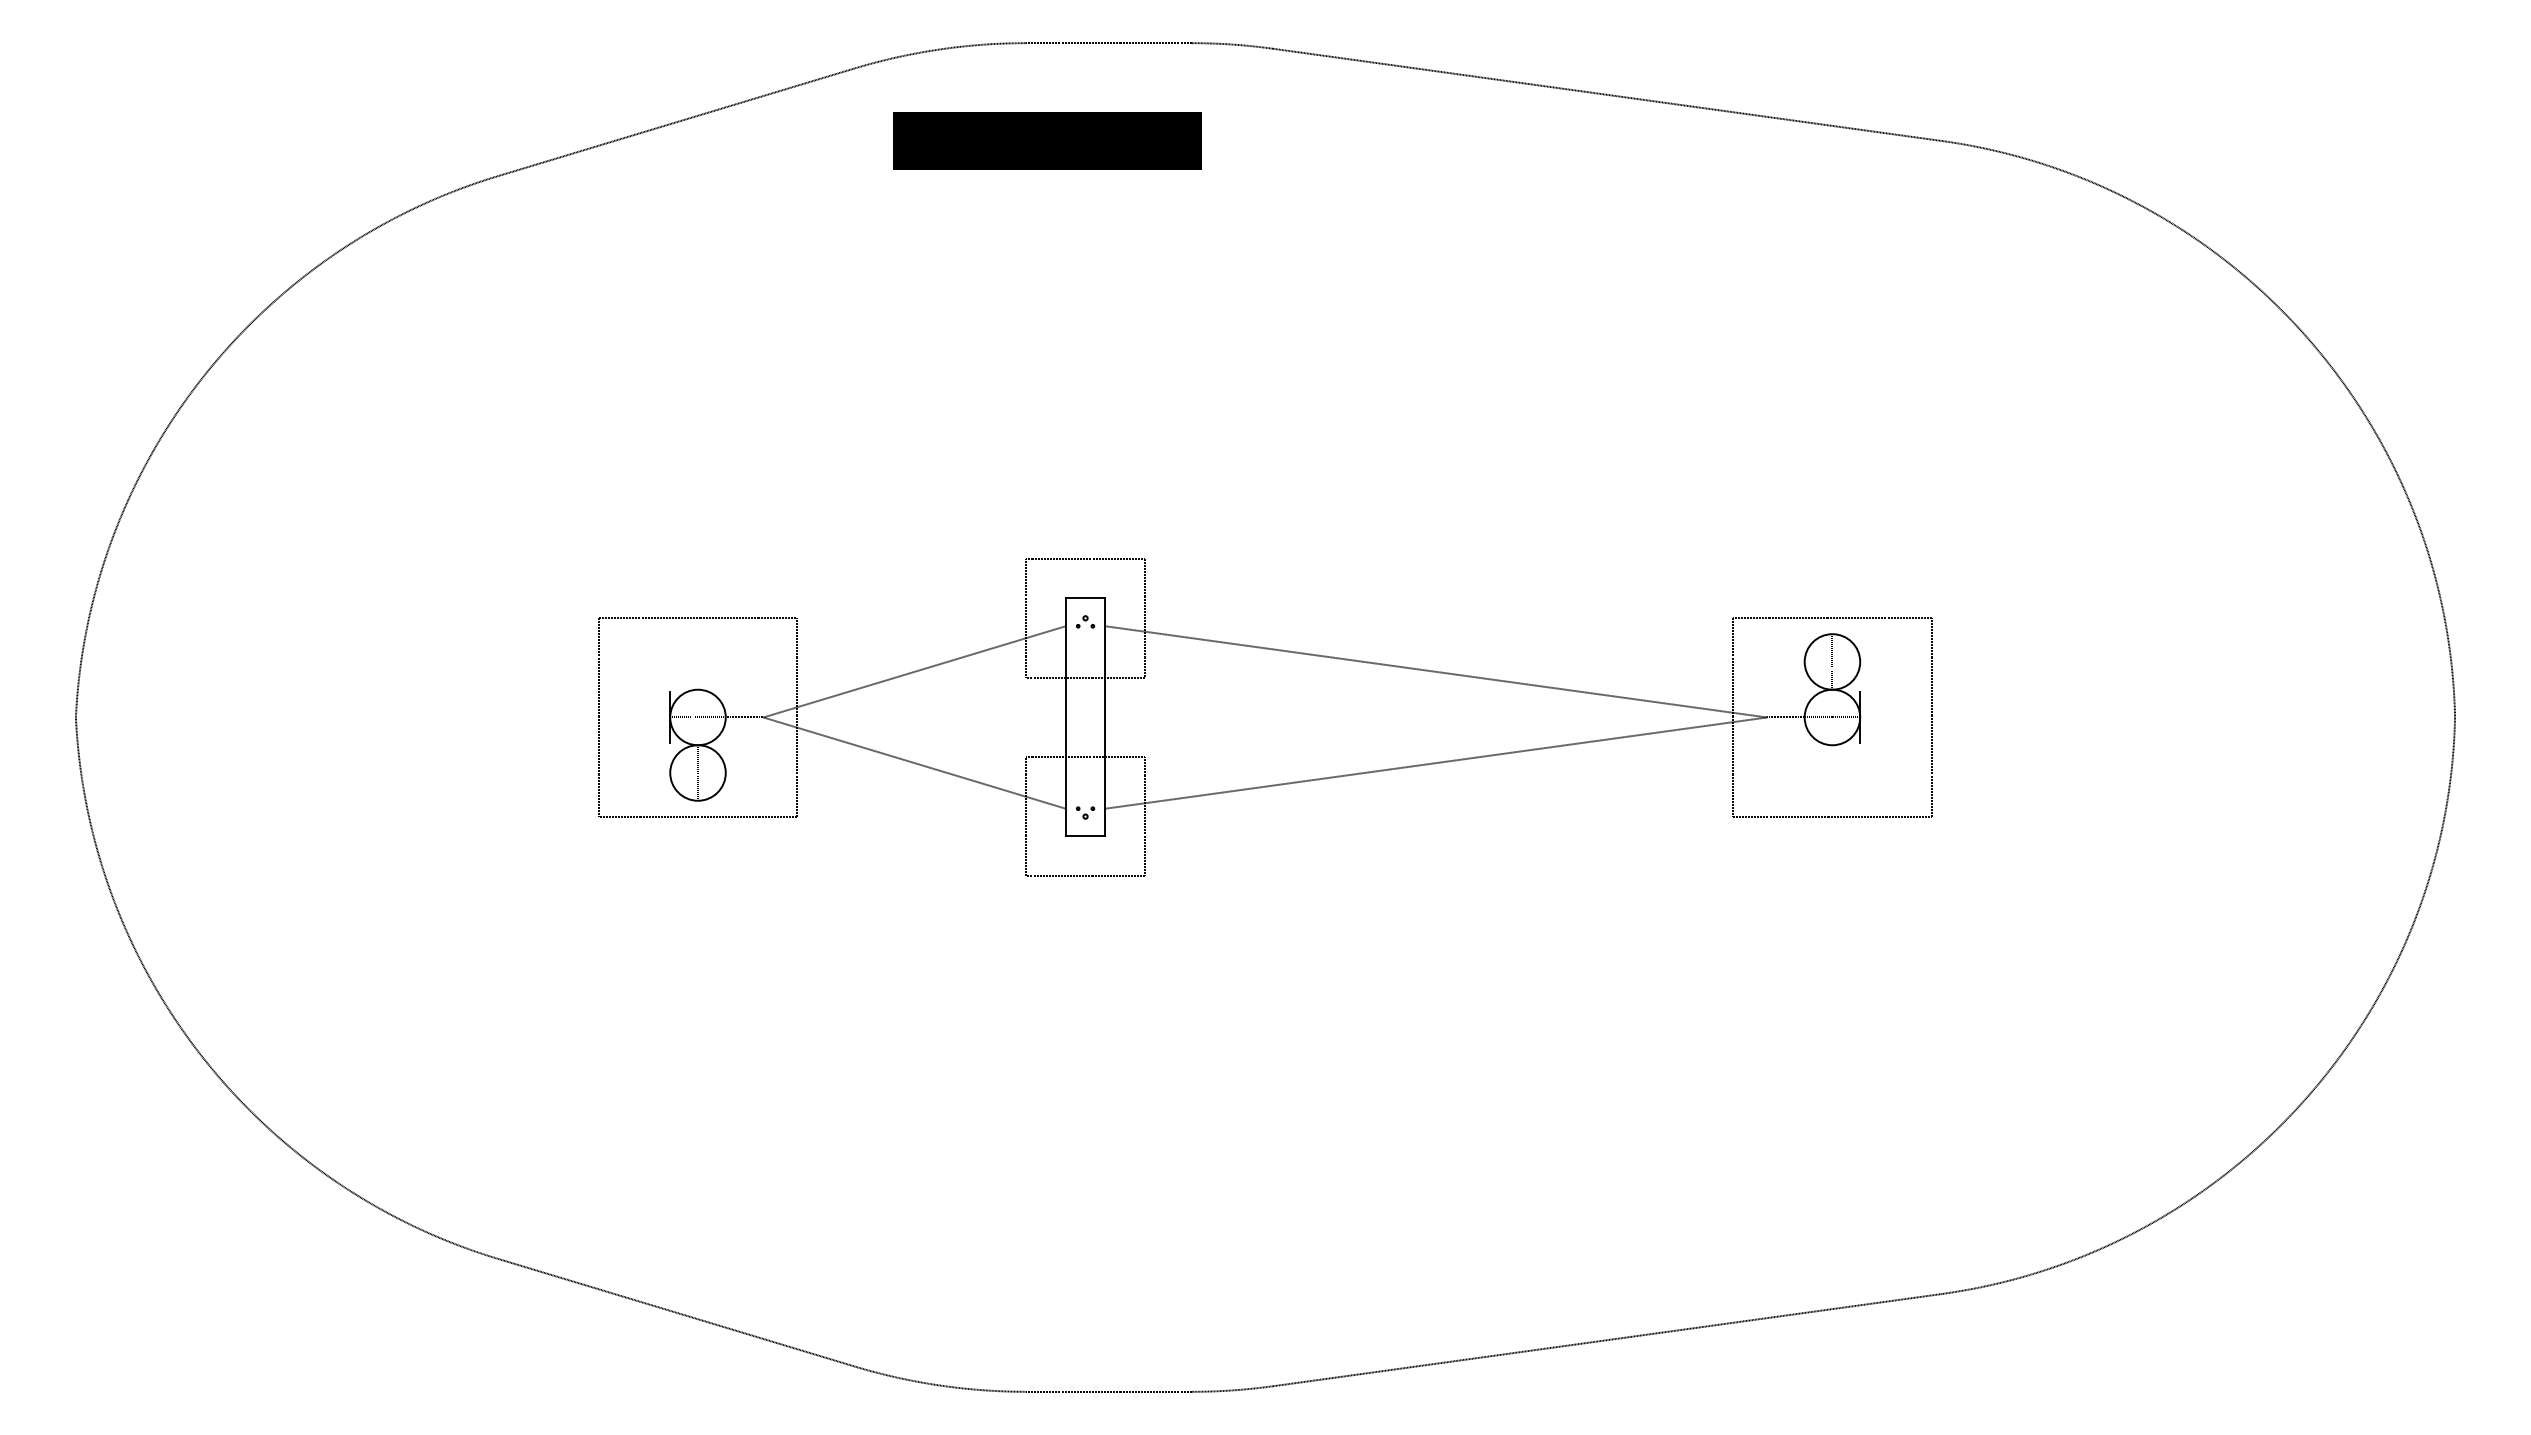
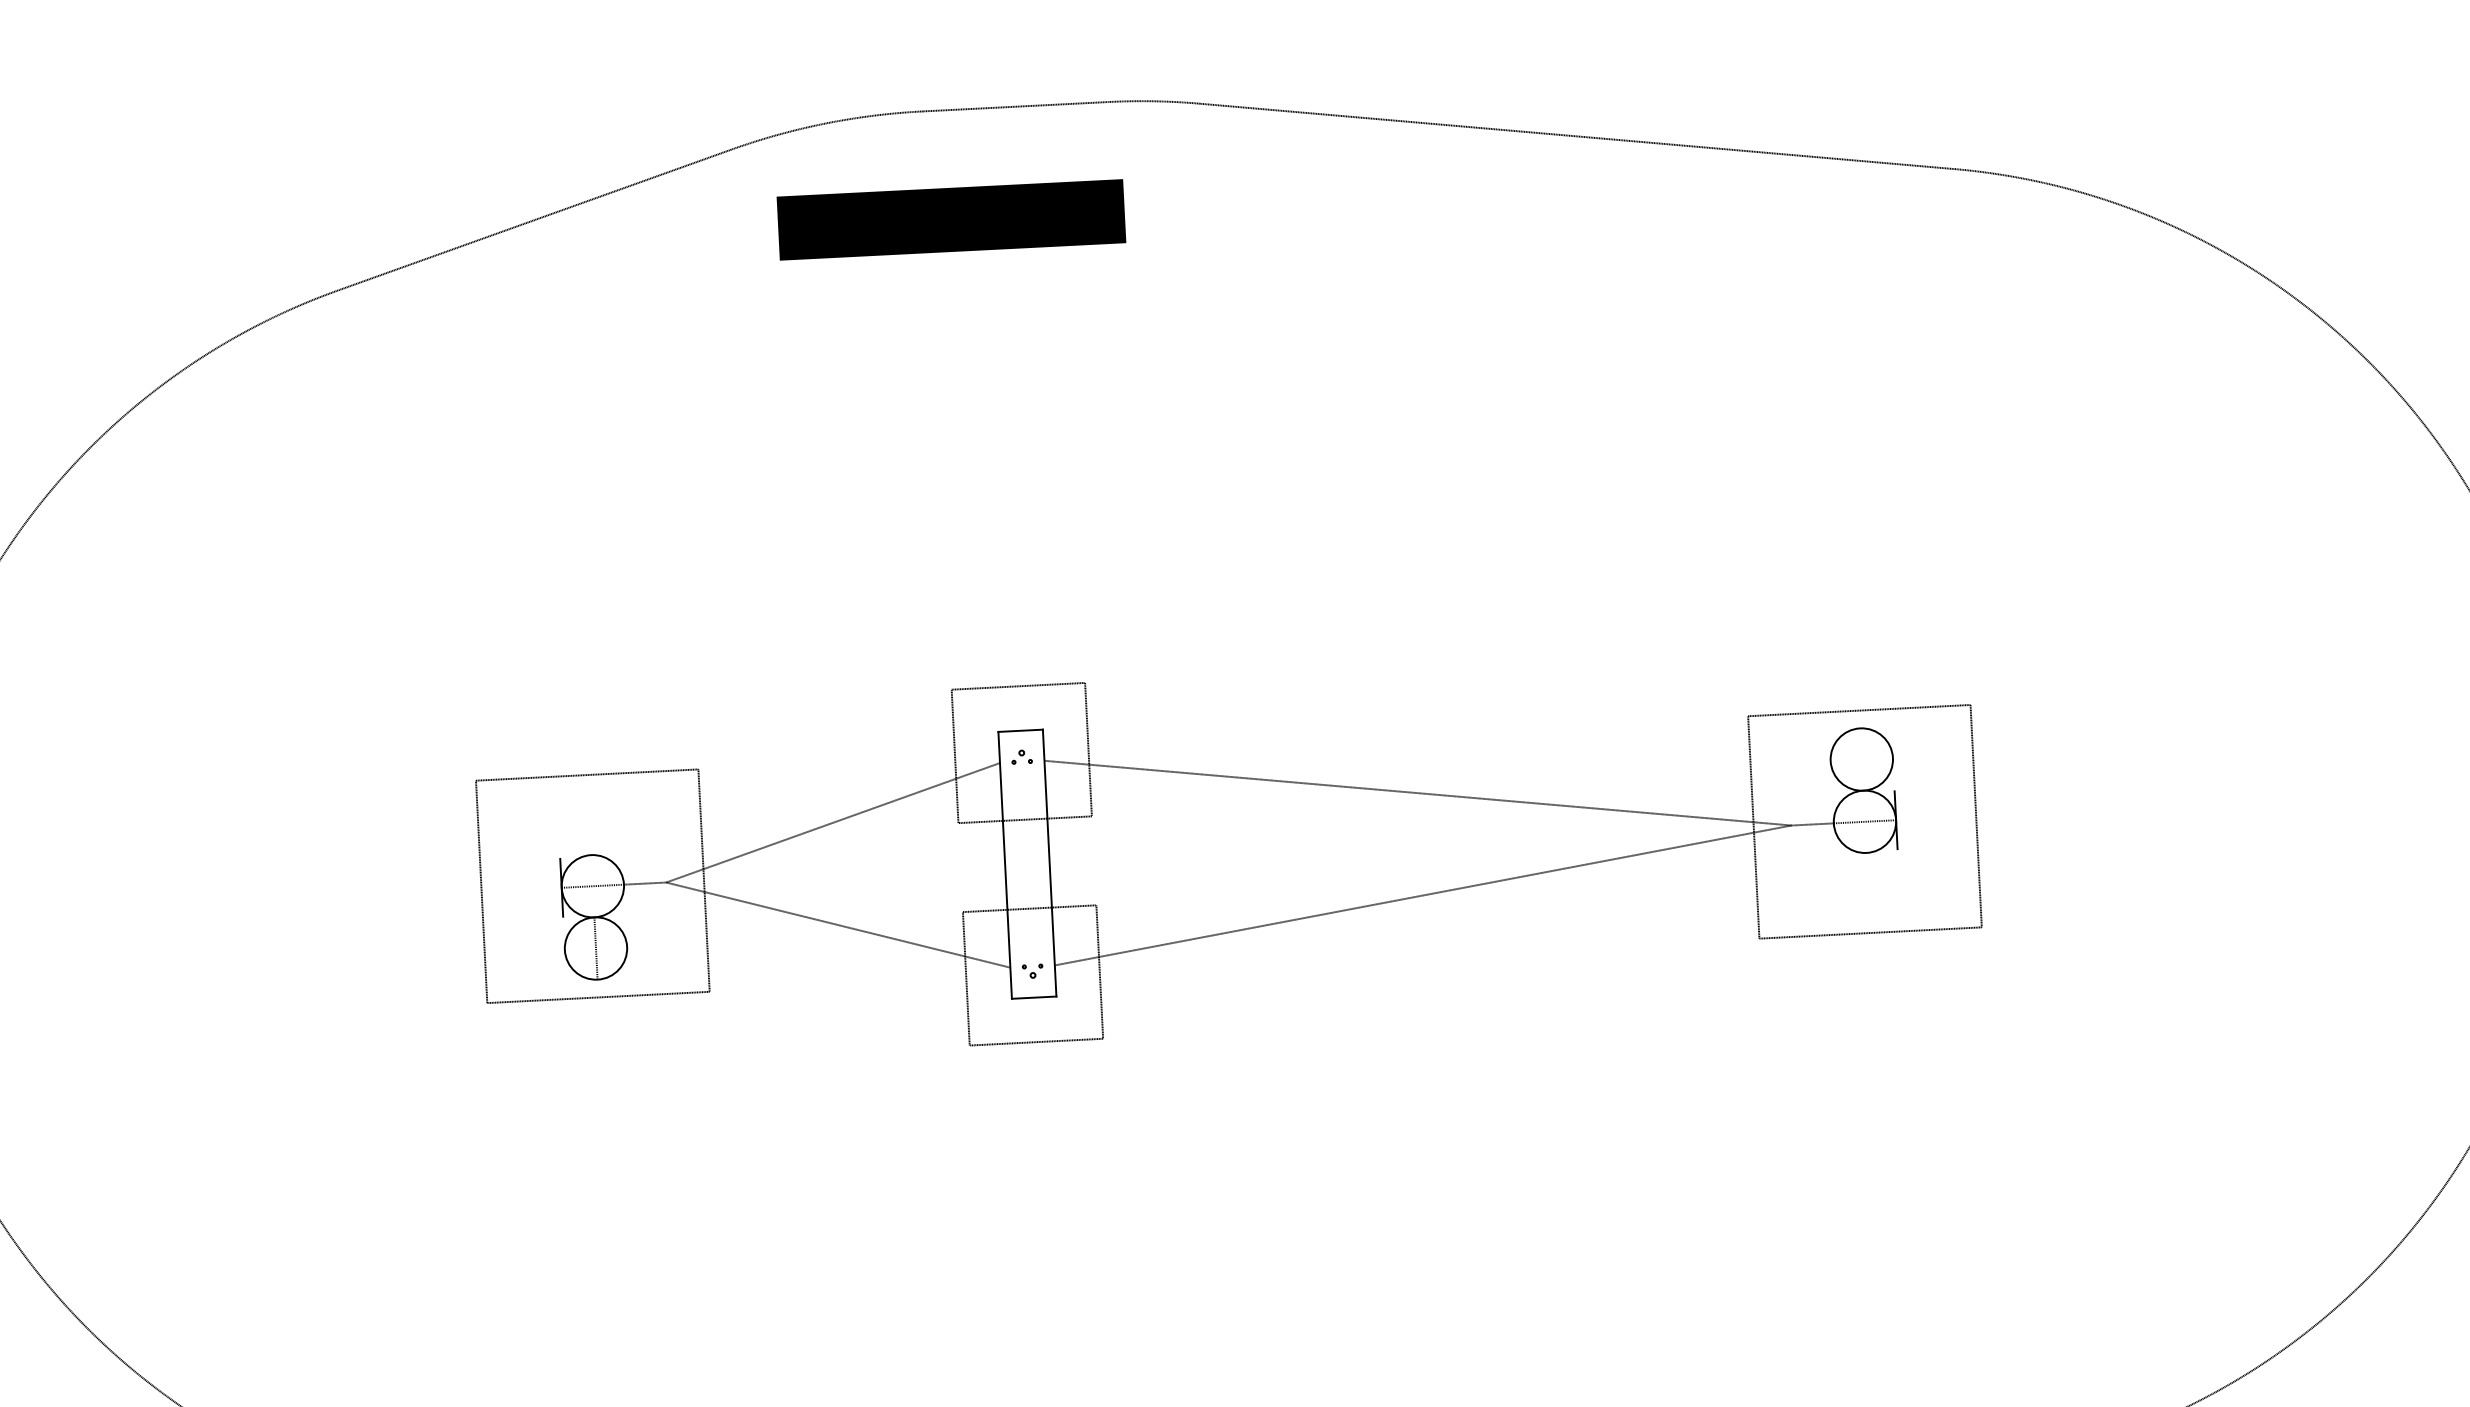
line: (1832, 661) -> (1861, 759), removed

